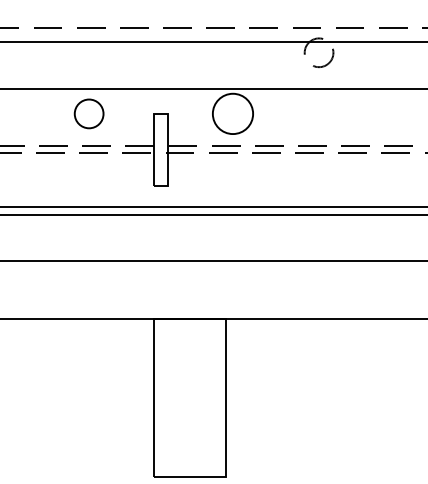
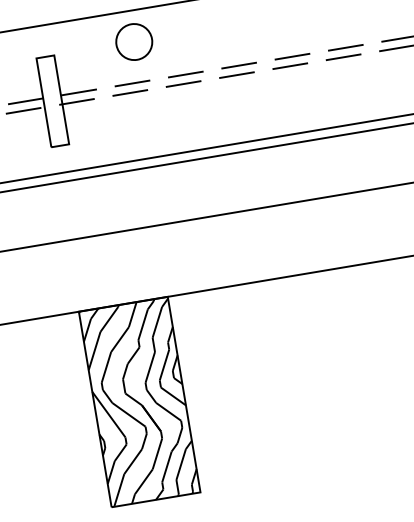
circle: (232, 113) -> (133, 41), size x0.71
hatch: (189, 397) -> (139, 401), added

